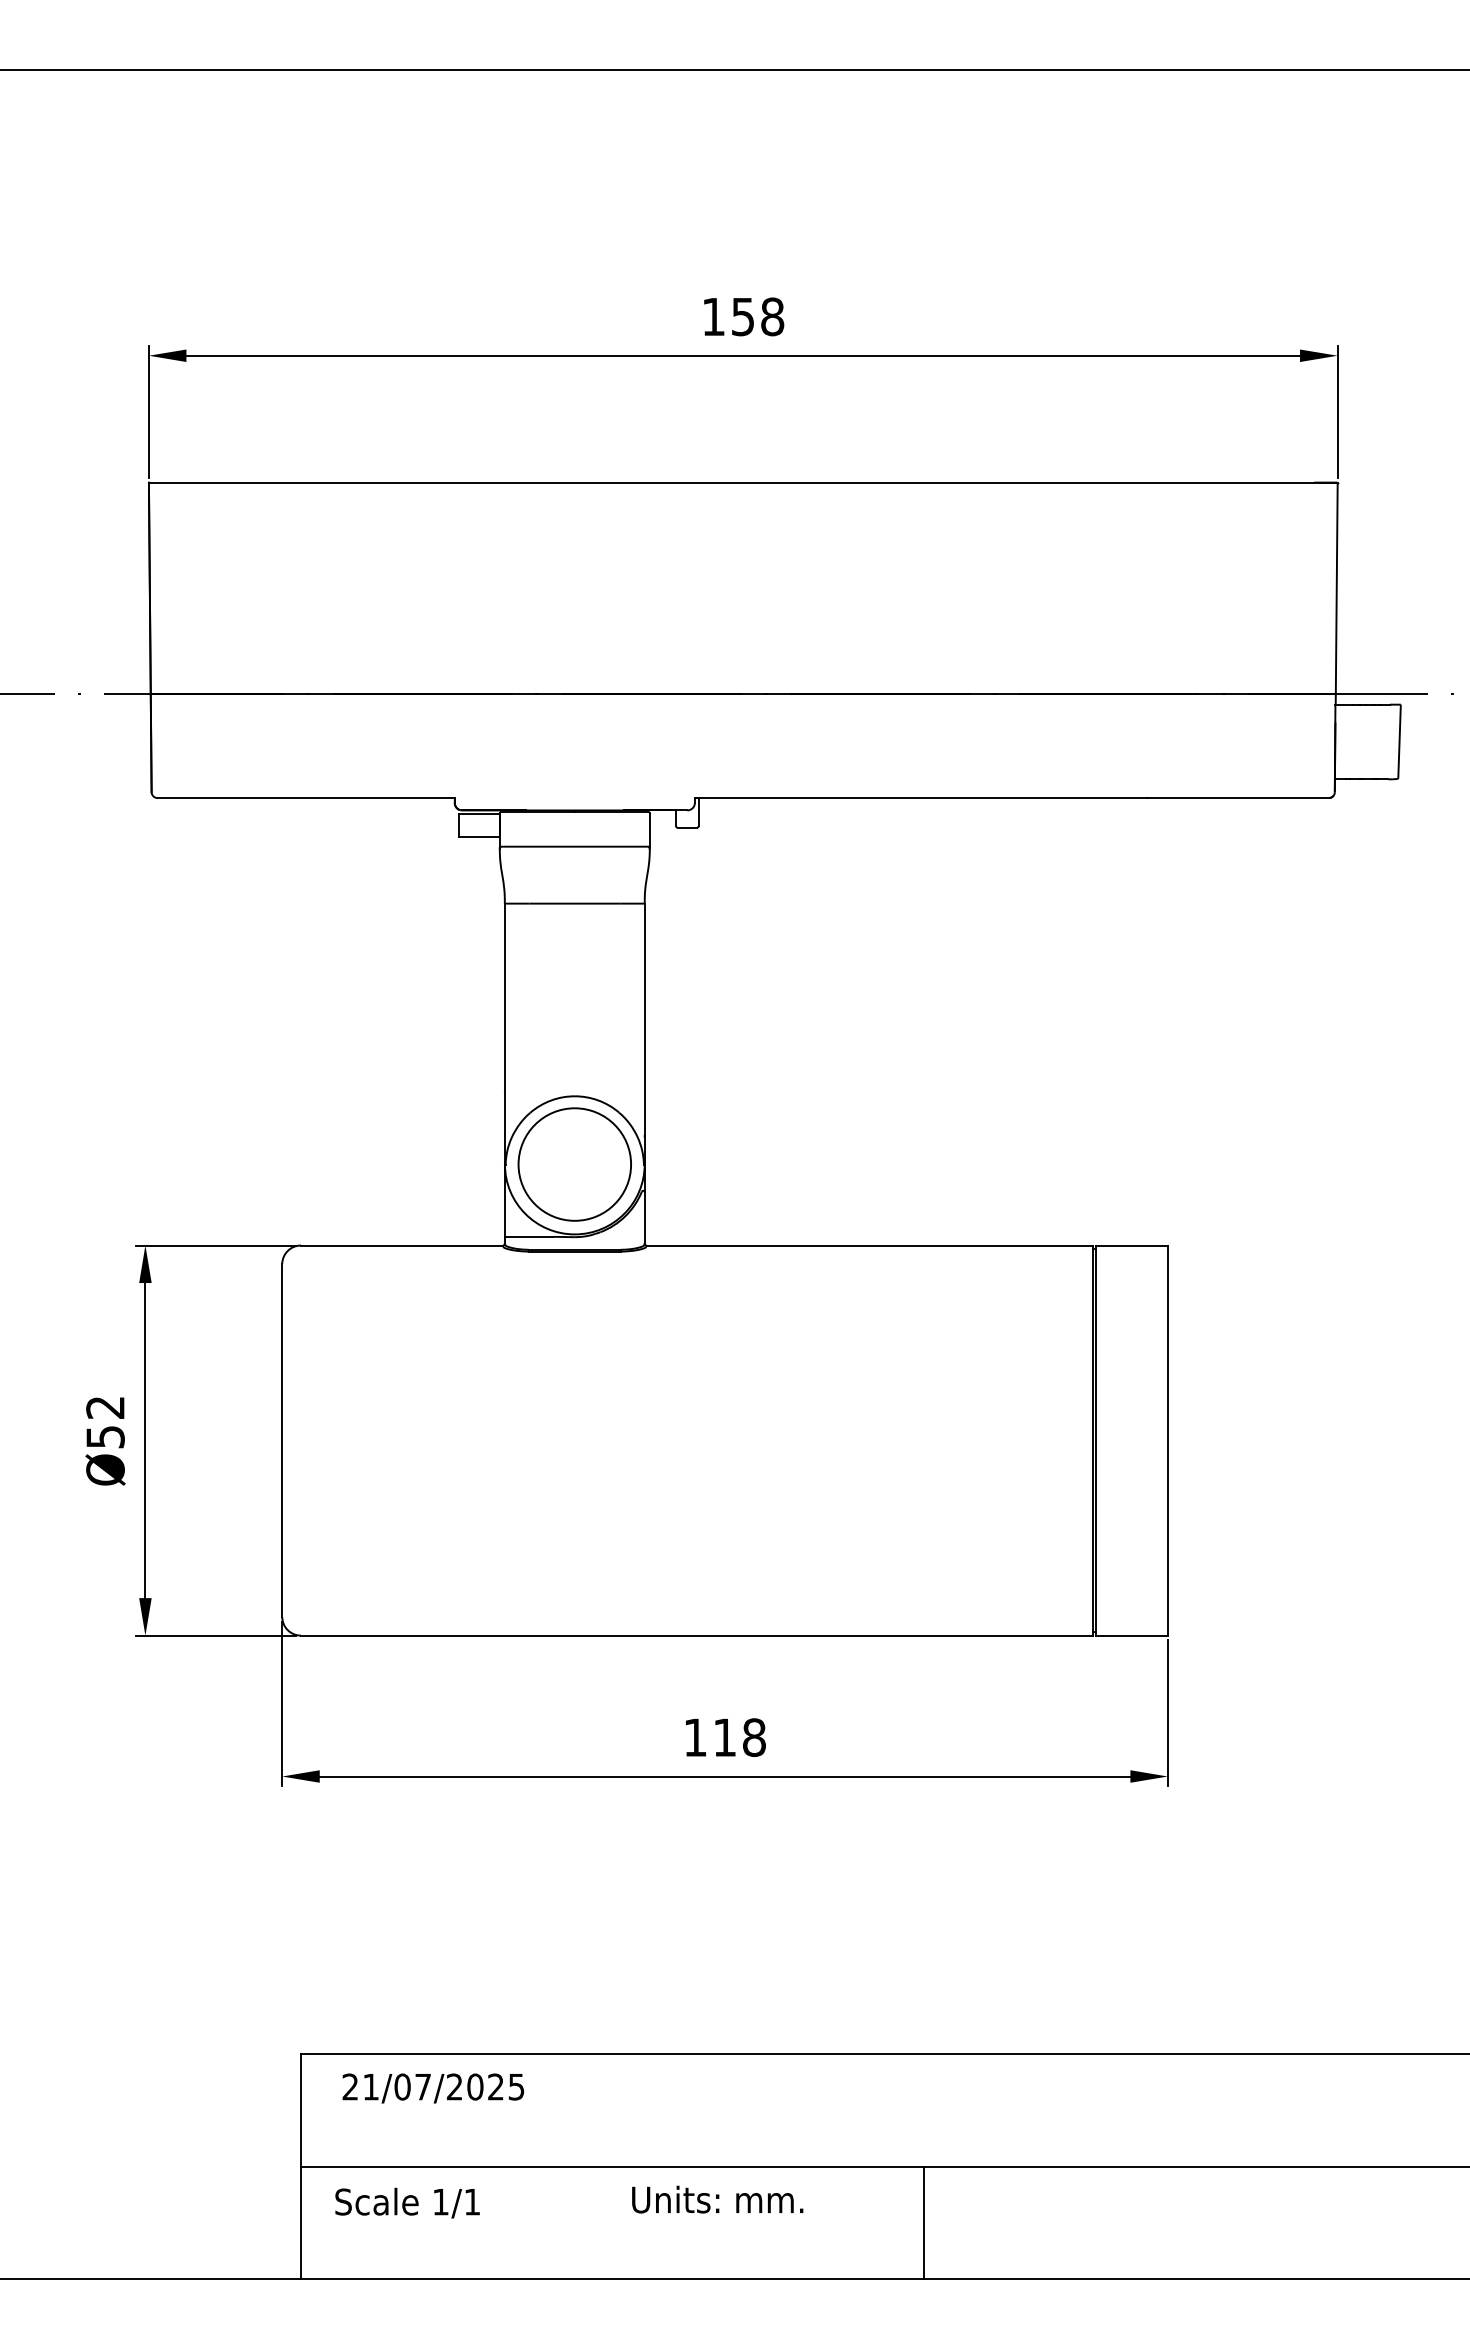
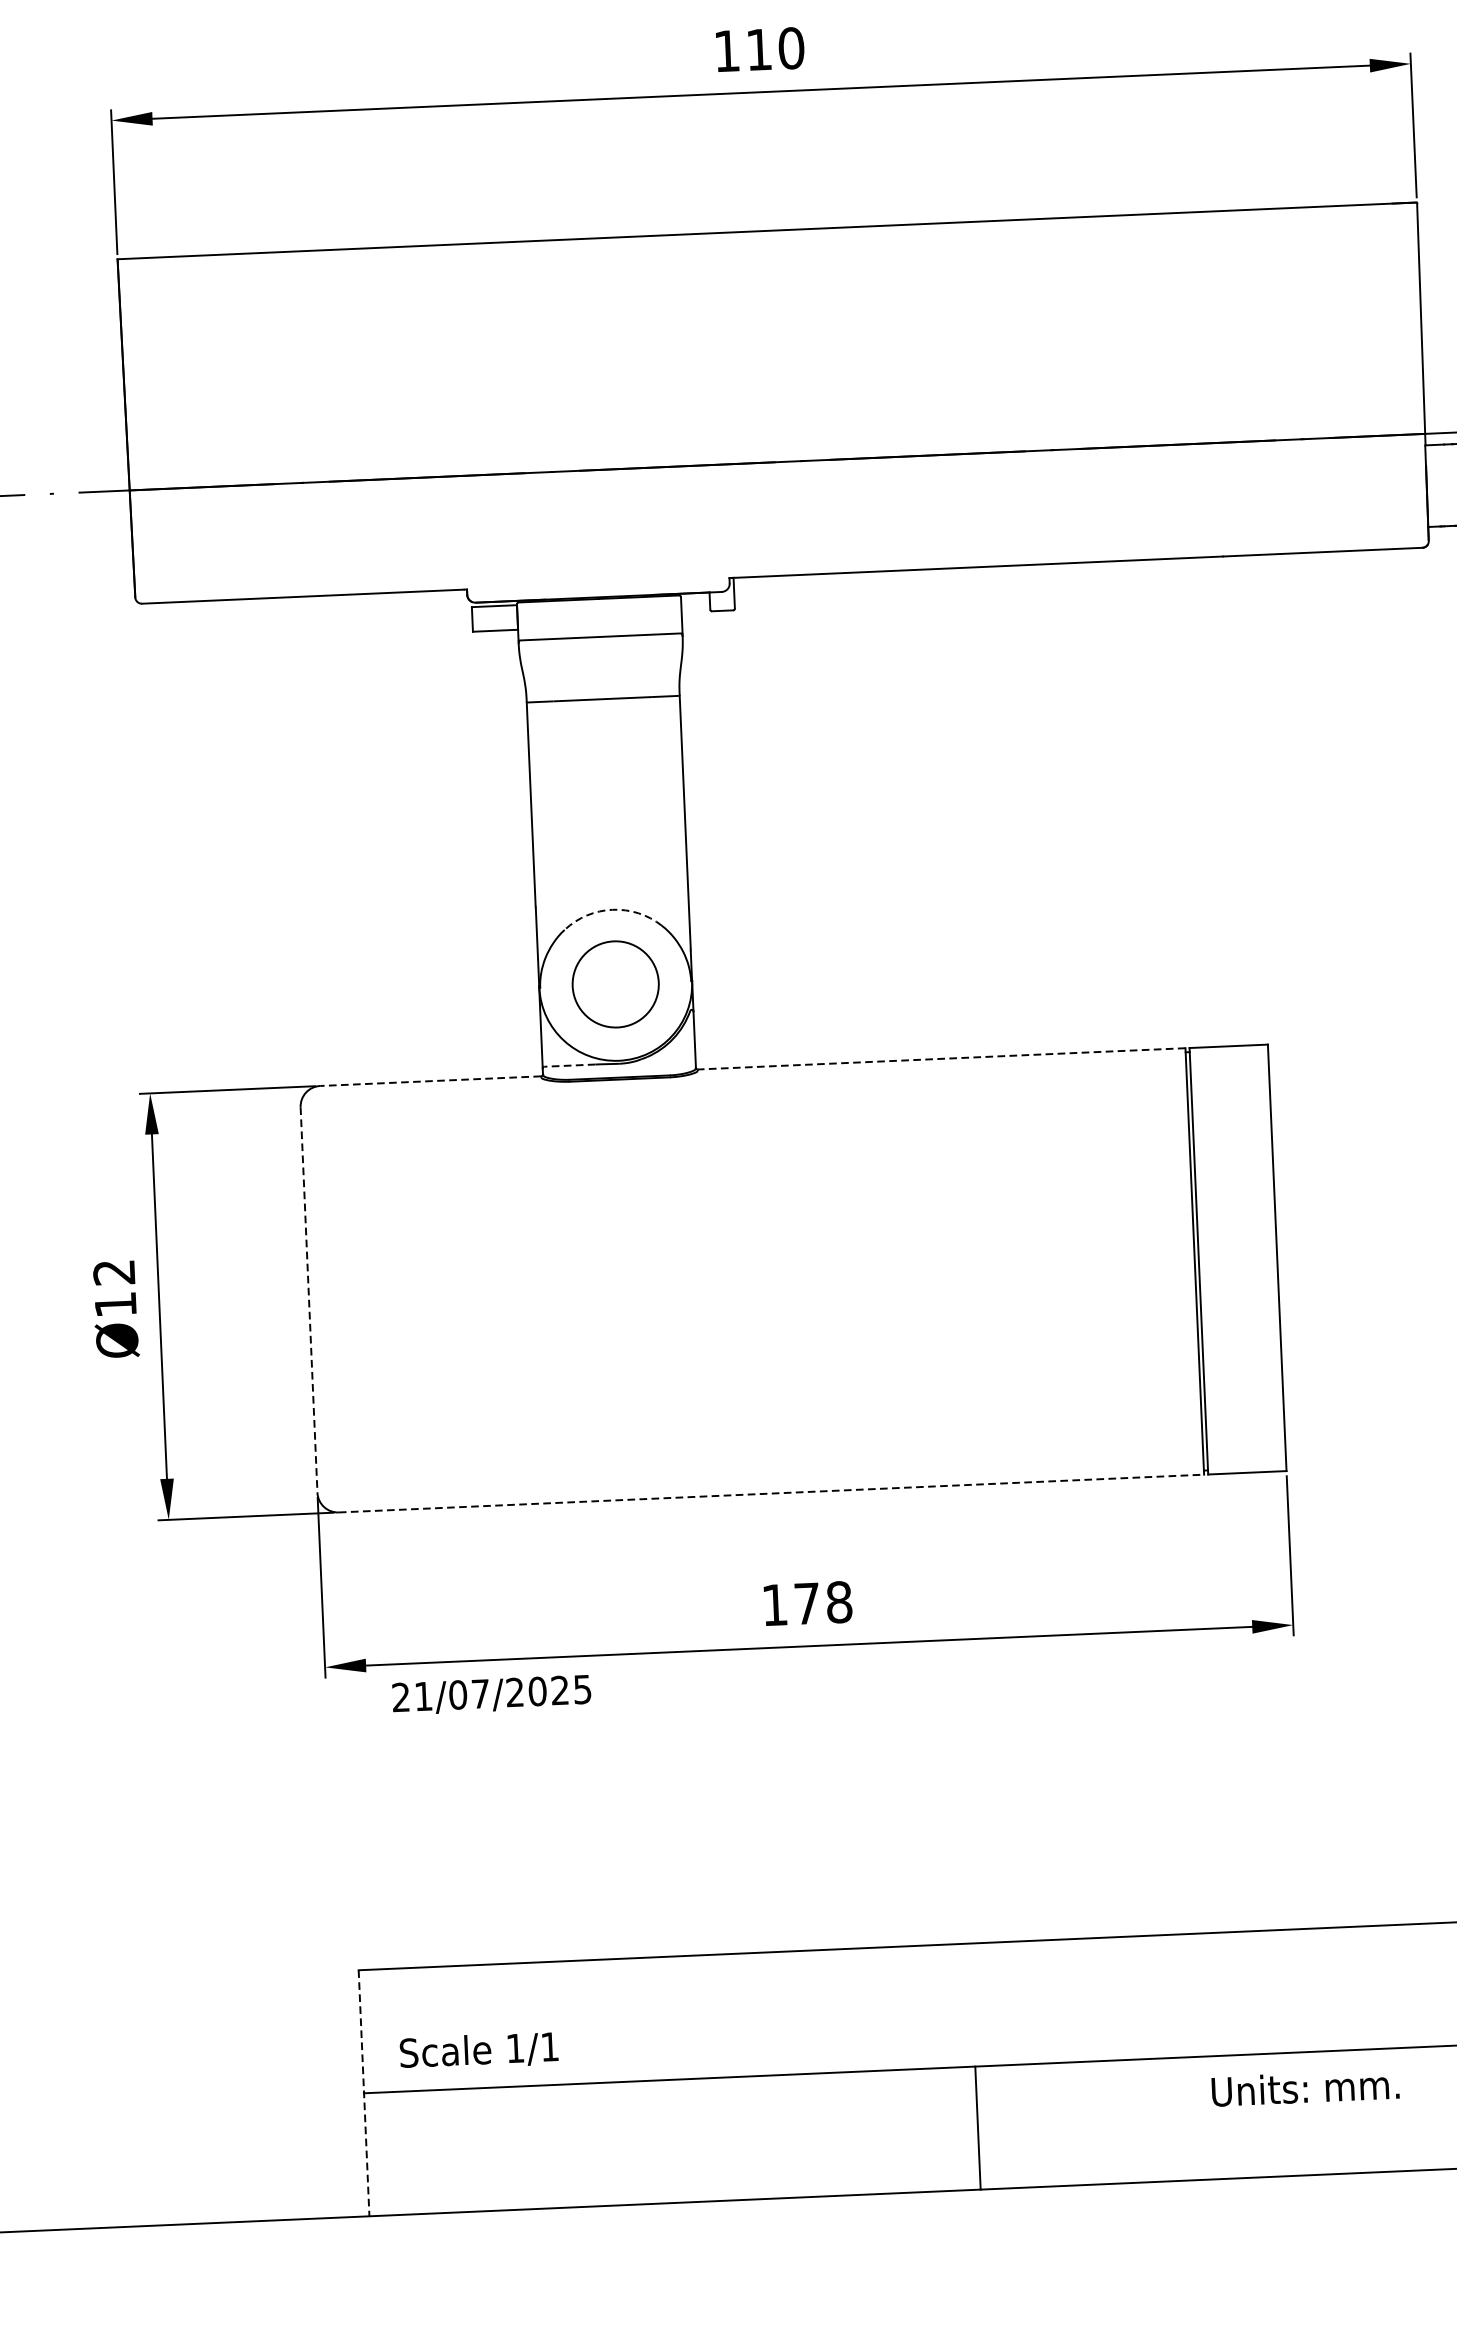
text: (758, 316) -> (776, 48), 158 -> 110
arc: (574, 1096) -> (612, 910), solid -> dashed
circle: (574, 1164) -> (615, 984), size x0.7
line: (529, 1236) -> (569, 1065), solid -> dashed
line: (401, 1245) -> (430, 1081), solid -> dashed
line: (869, 1245) -> (941, 1058), solid -> dashed
text: (105, 1437) -> (115, 1305), Ø52 -> Ø12
line: (282, 1441) -> (309, 1301), solid -> dashed
line: (696, 1635) -> (771, 1493), solid -> dashed
text: (724, 1737) -> (806, 1603), 118 -> 178
text: (433, 2088) -> (491, 1695), moved
line: (300, 2166) -> (363, 2092), solid -> dashed
text: (717, 2199) -> (1305, 2087), moved
text: (407, 2202) -> (479, 2050), moved
line: (924, 2222) -> (978, 2127), moved

